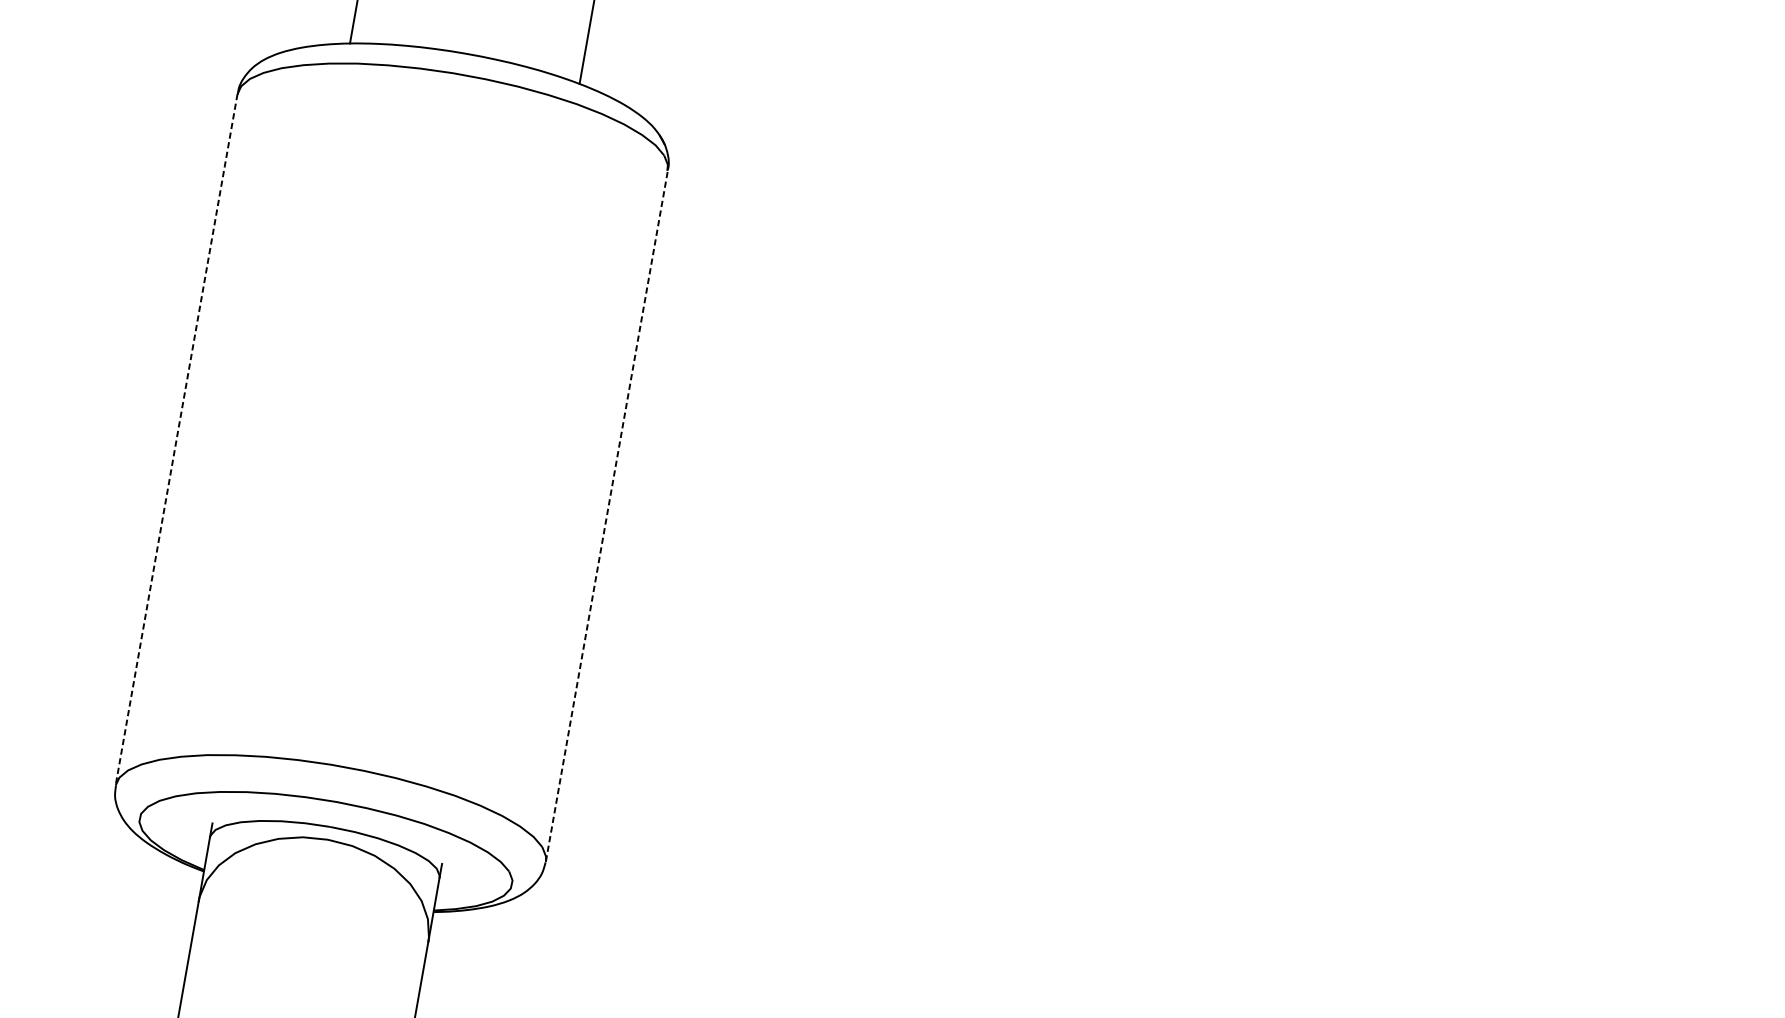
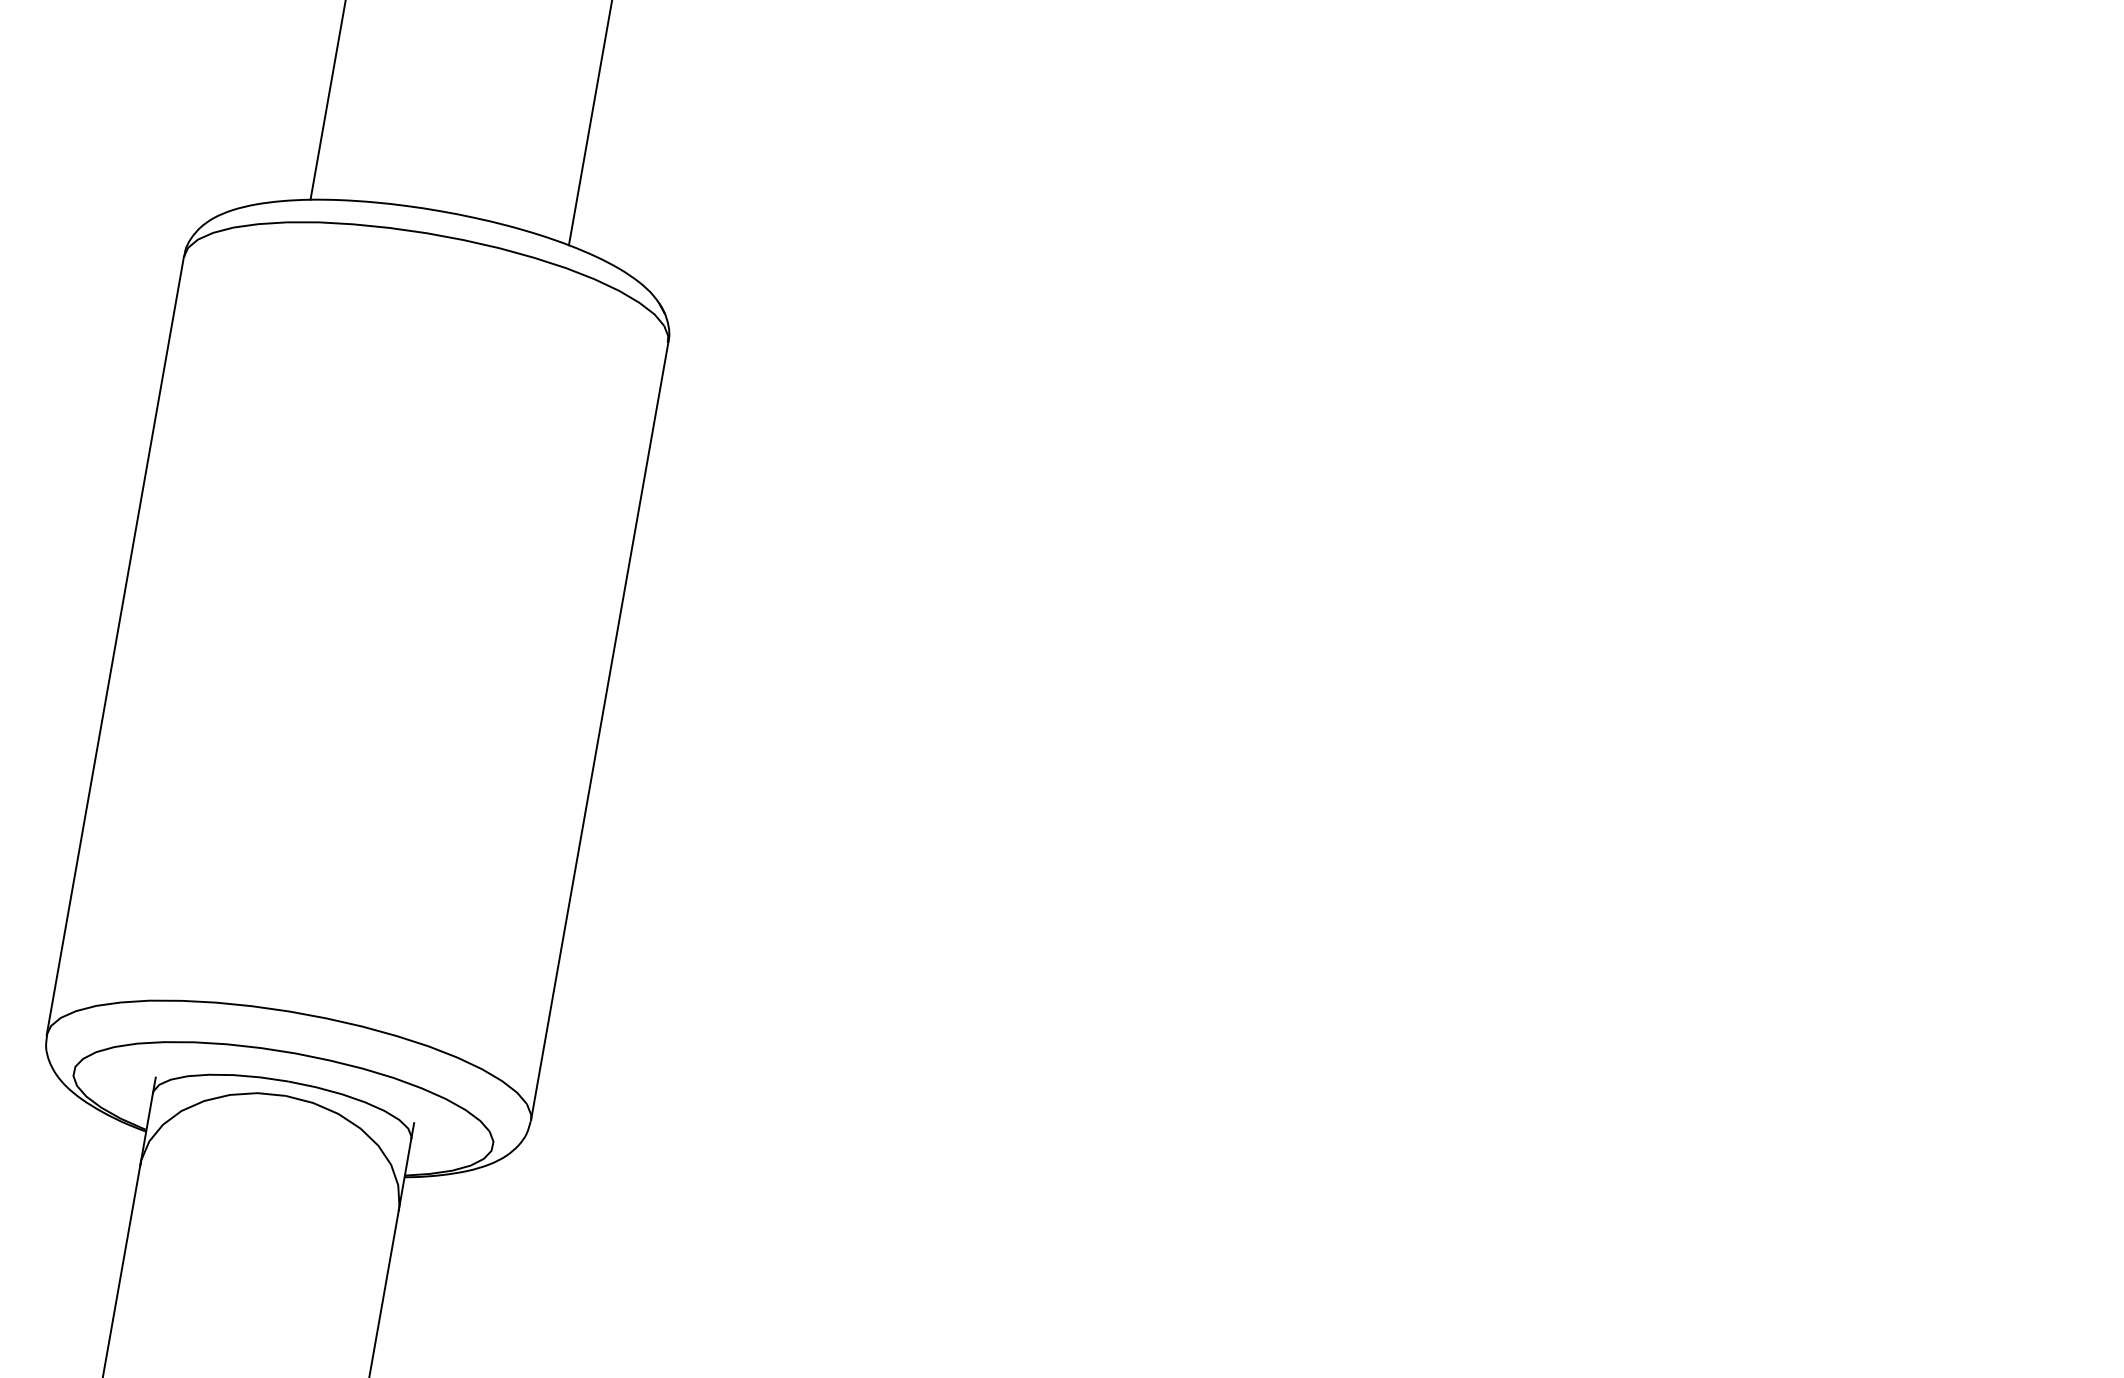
line: (176, 440) -> (115, 646), dashed -> solid
line: (606, 515) -> (599, 730), dashed -> solid

